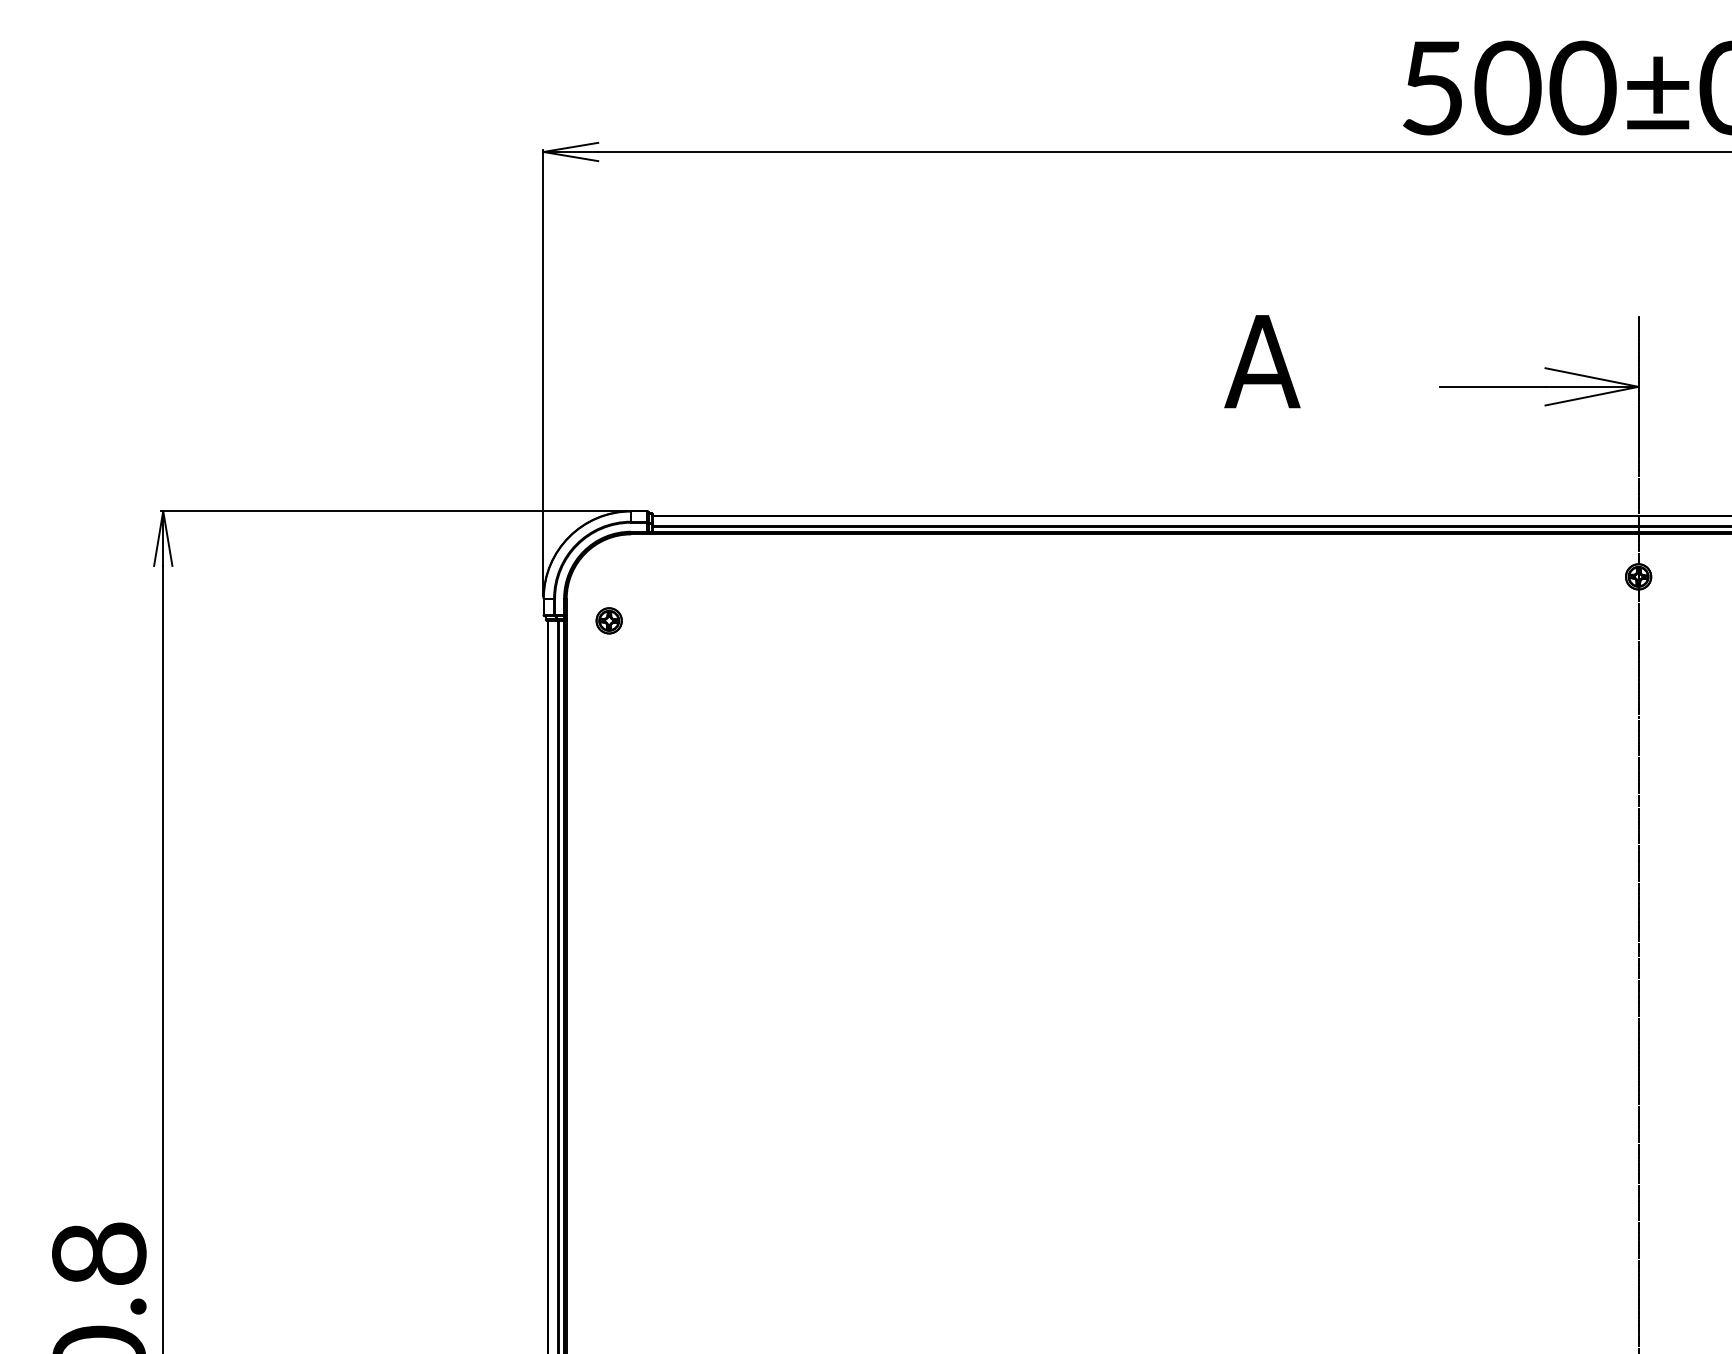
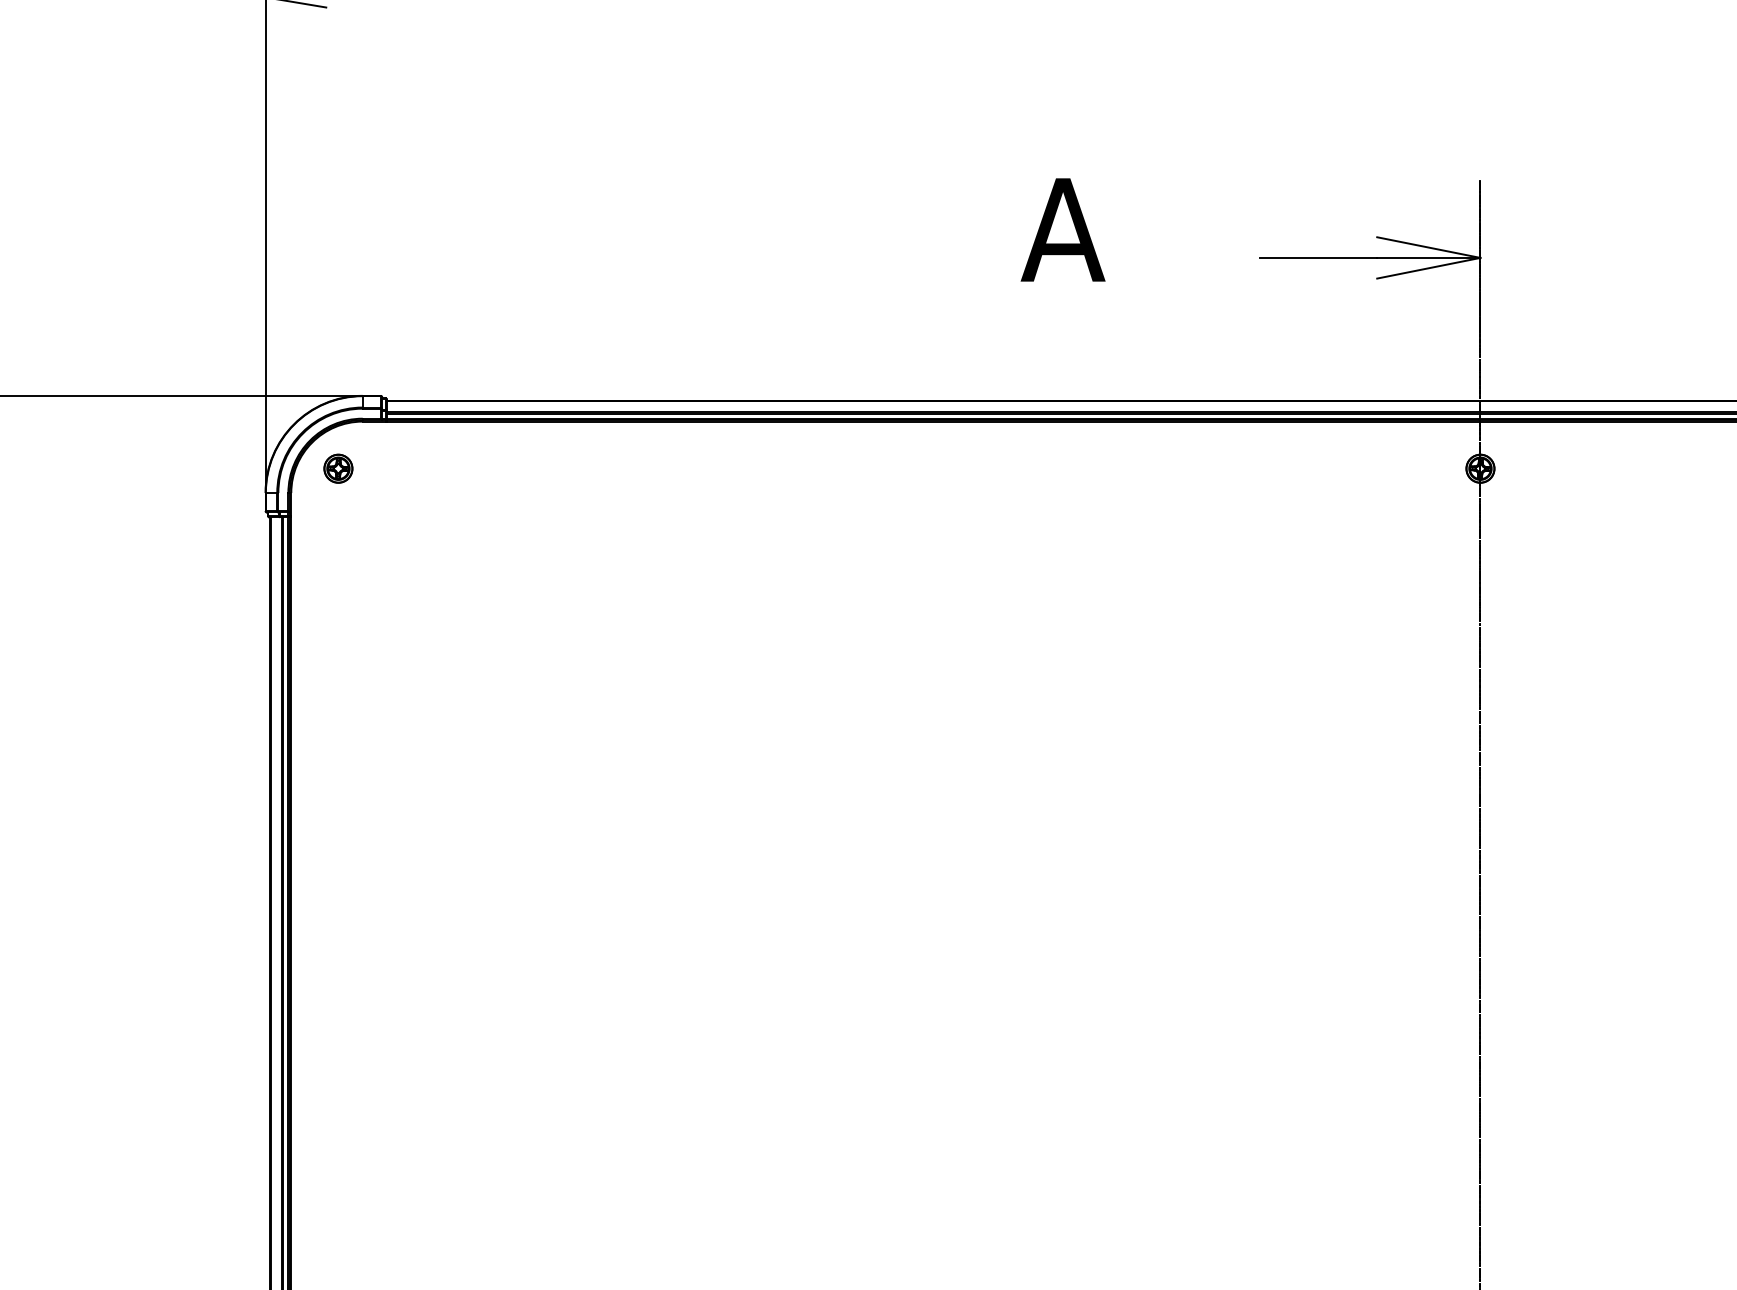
part: (608, 620) -> (337, 468), moved

